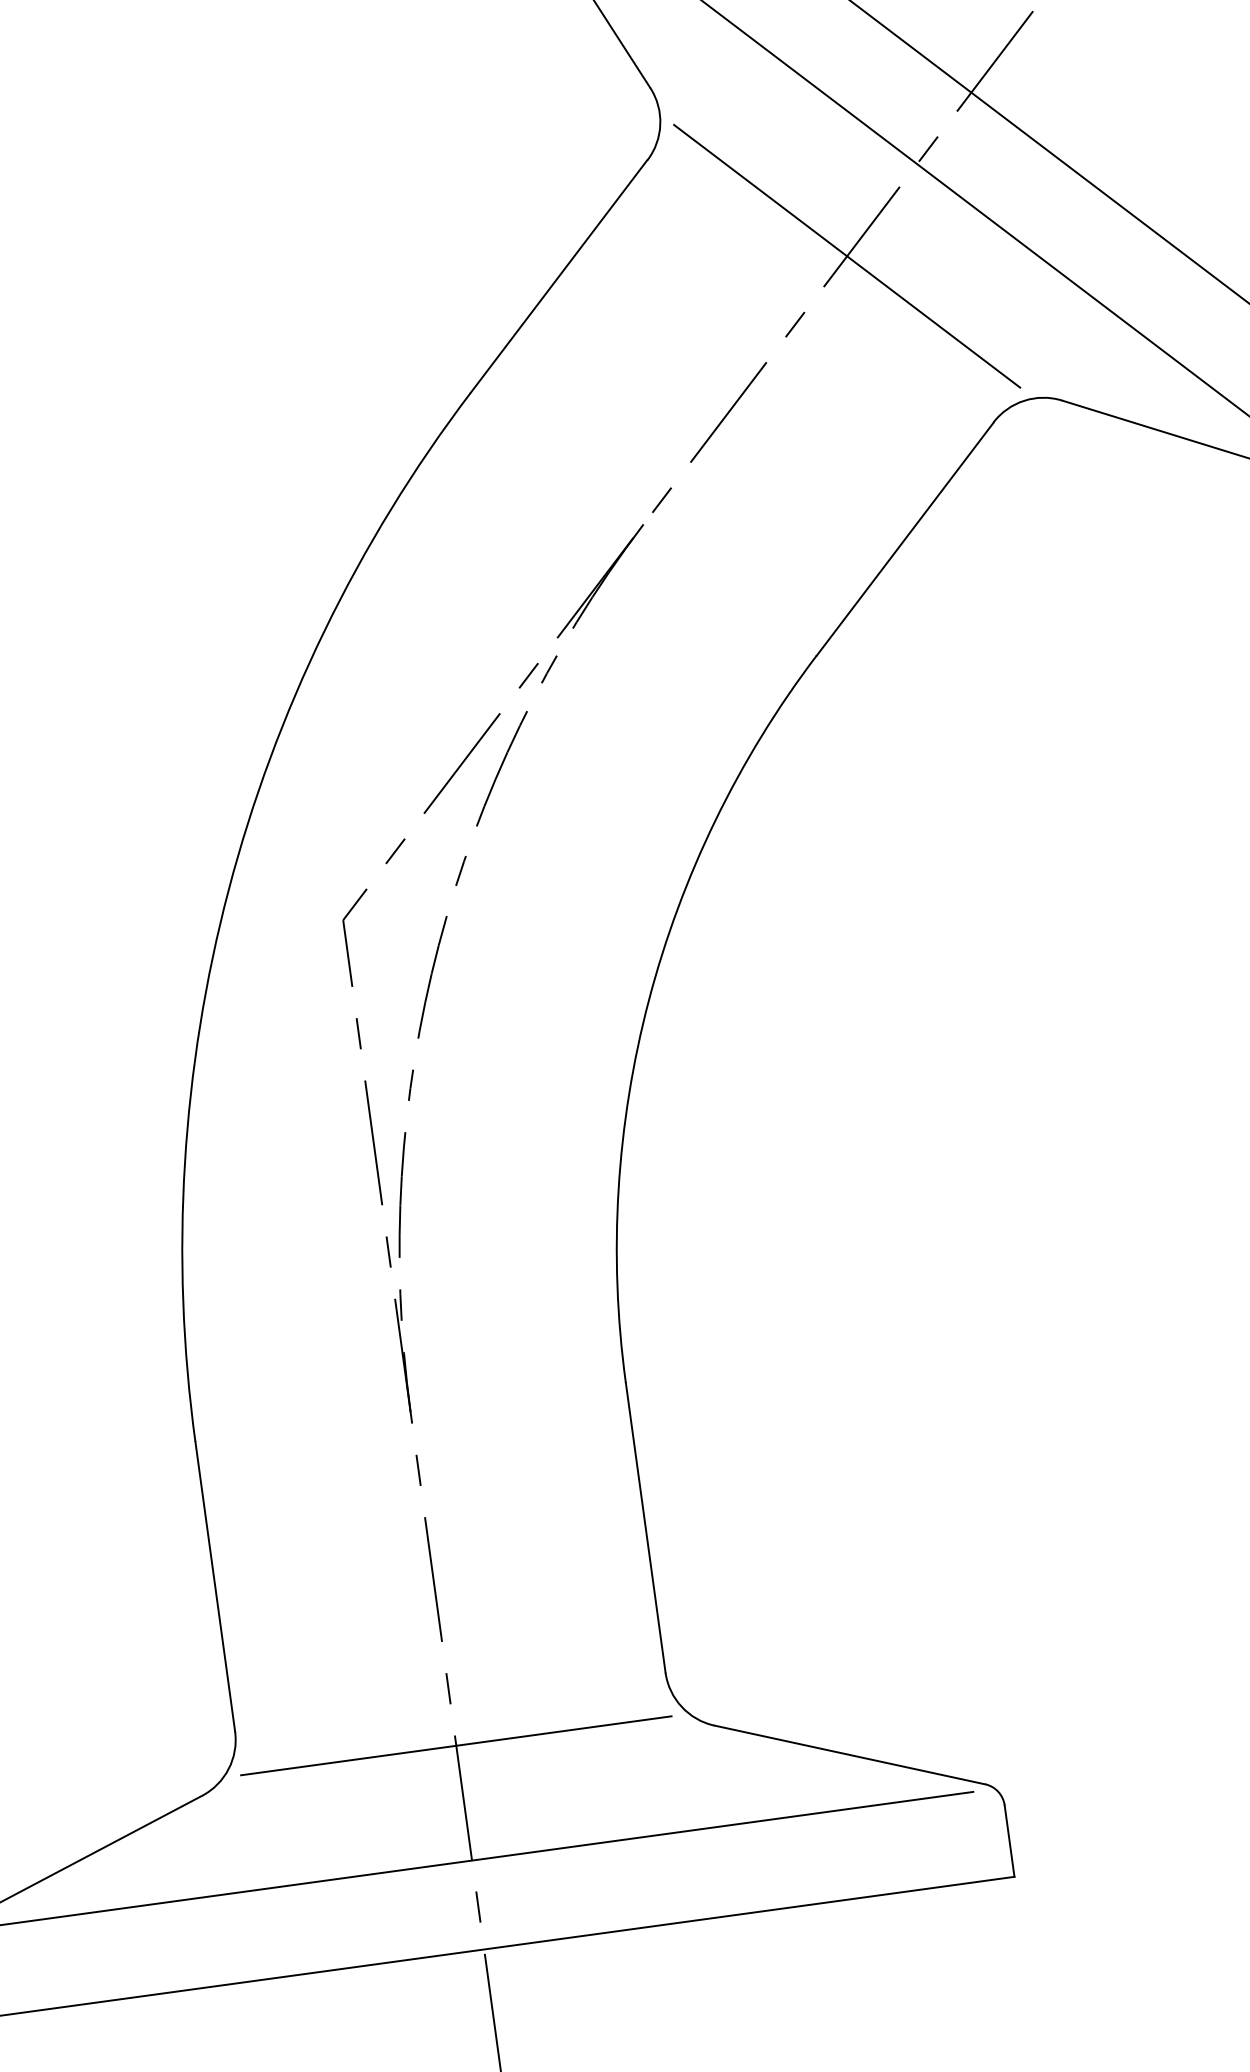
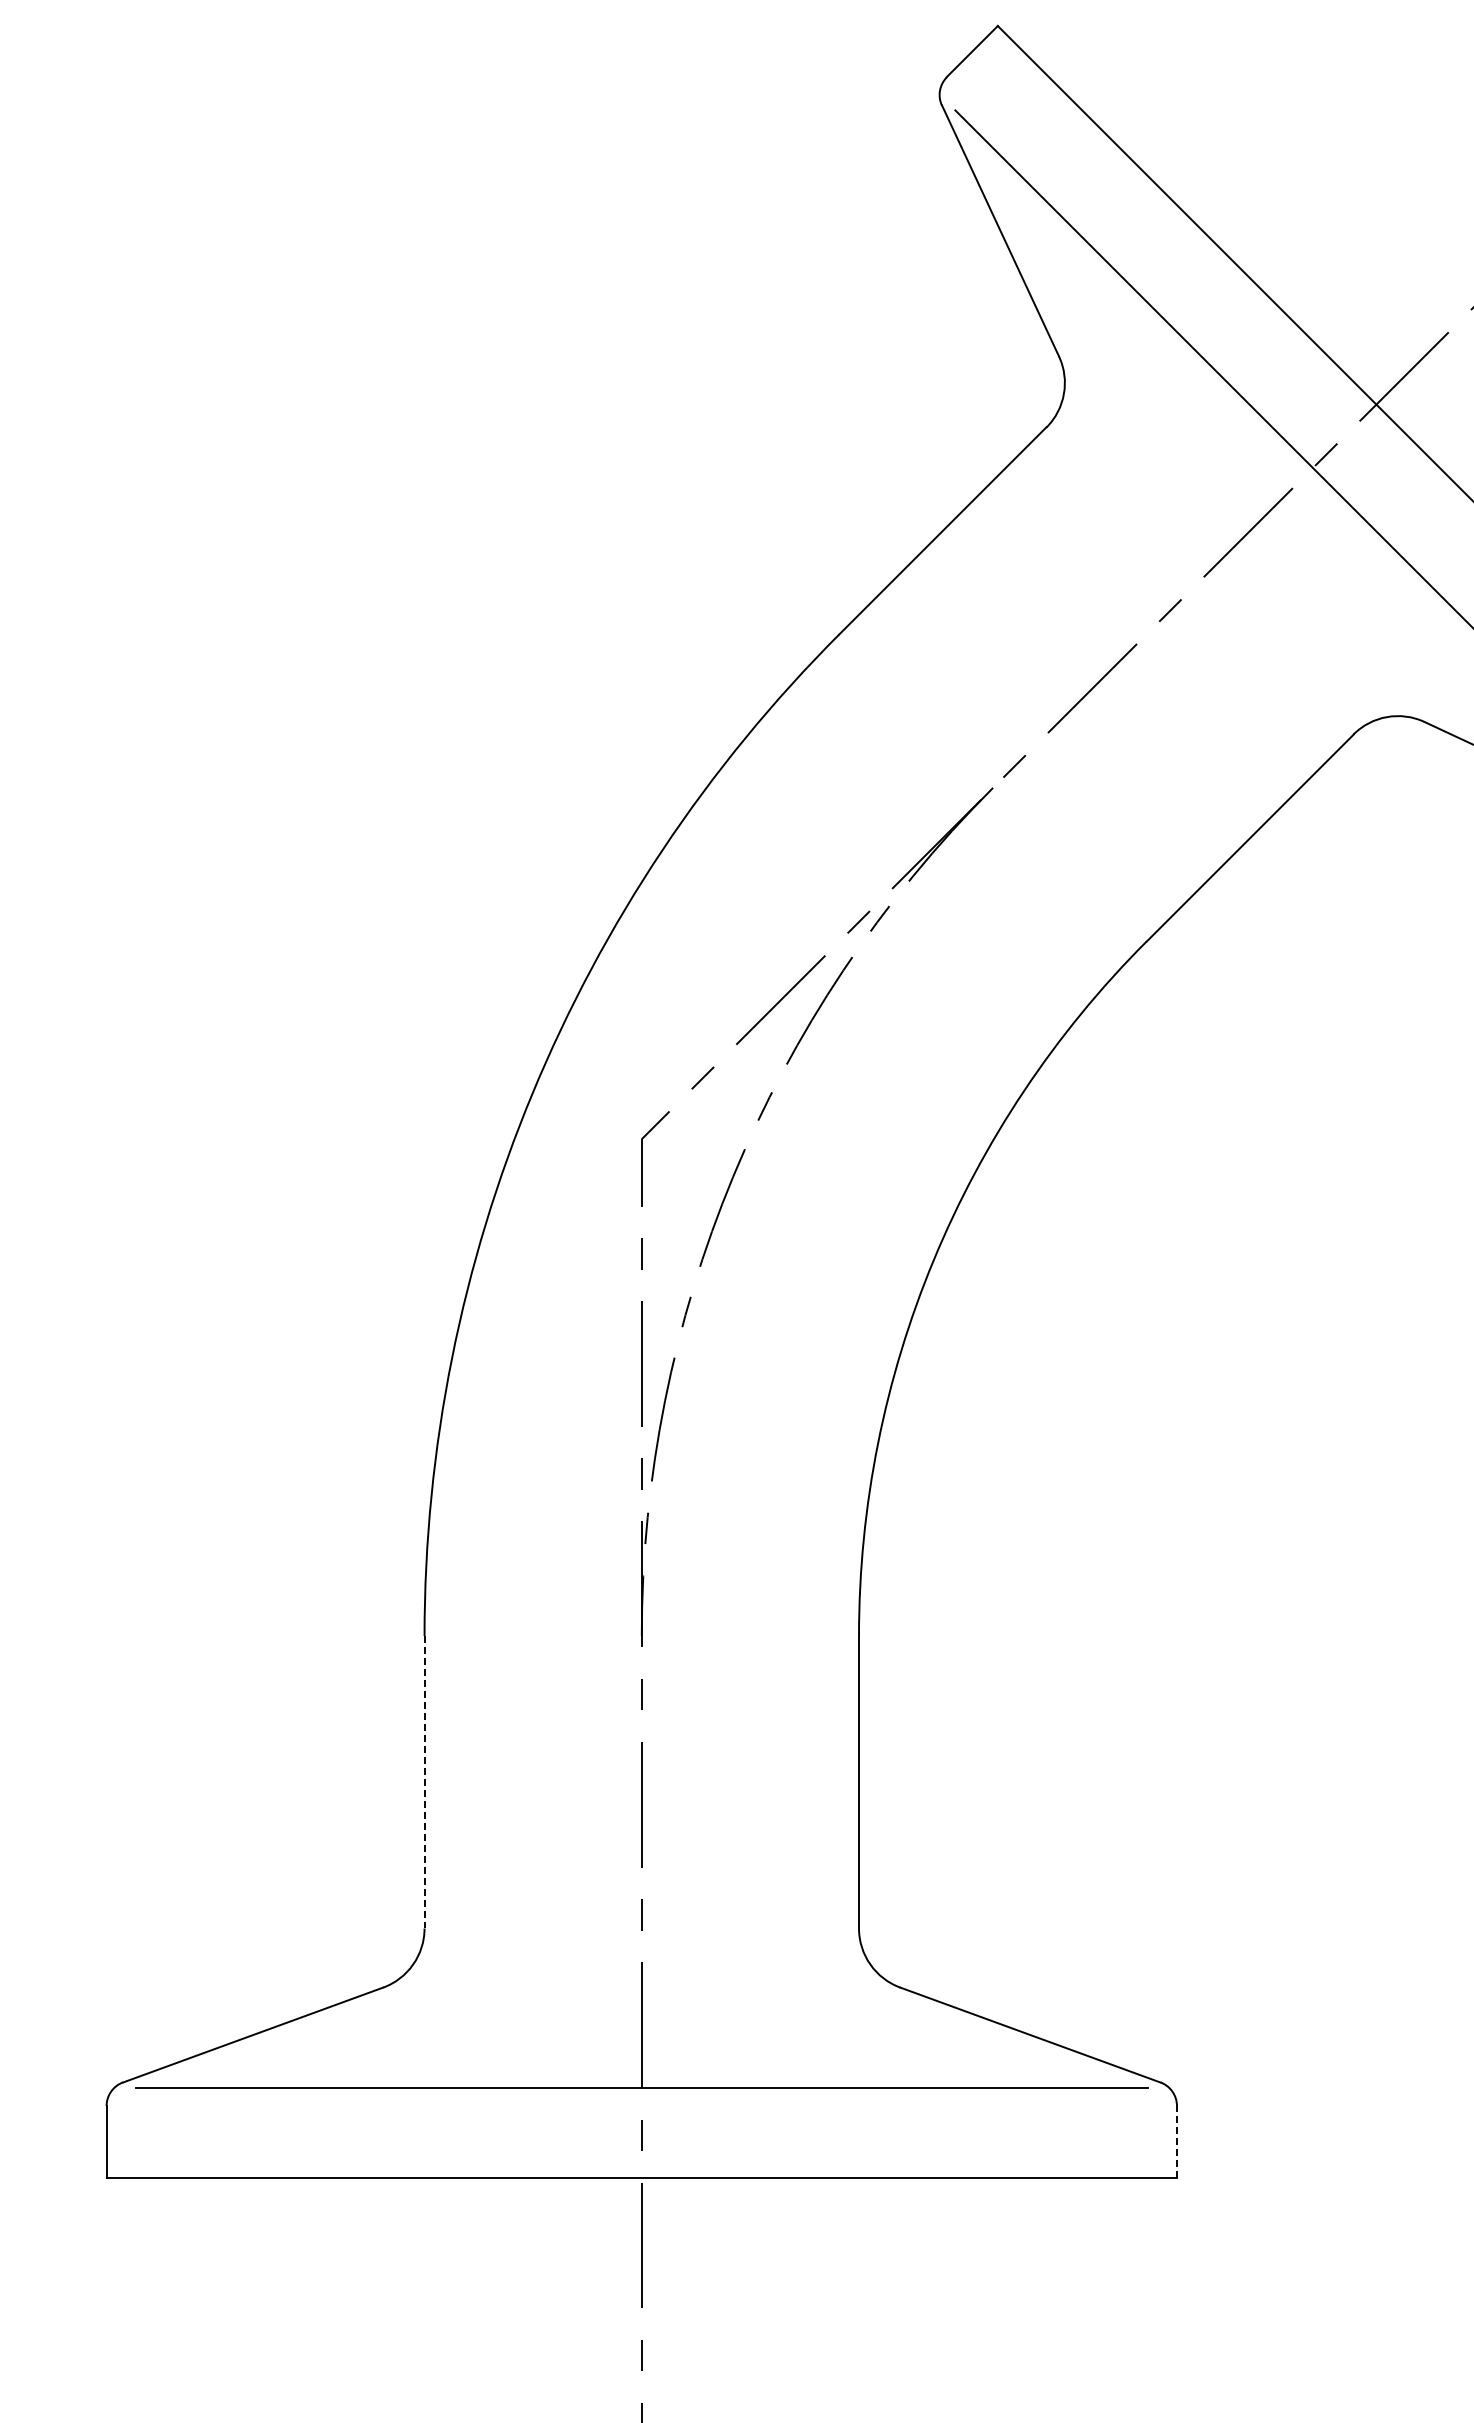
line: (846, 256) -> (1230, 549), removed
line: (215, 1586) -> (424, 1782), solid -> dashed
line: (456, 1745) -> (641, 1972), removed
line: (1009, 1840) -> (1176, 2141), solid -> dashed

